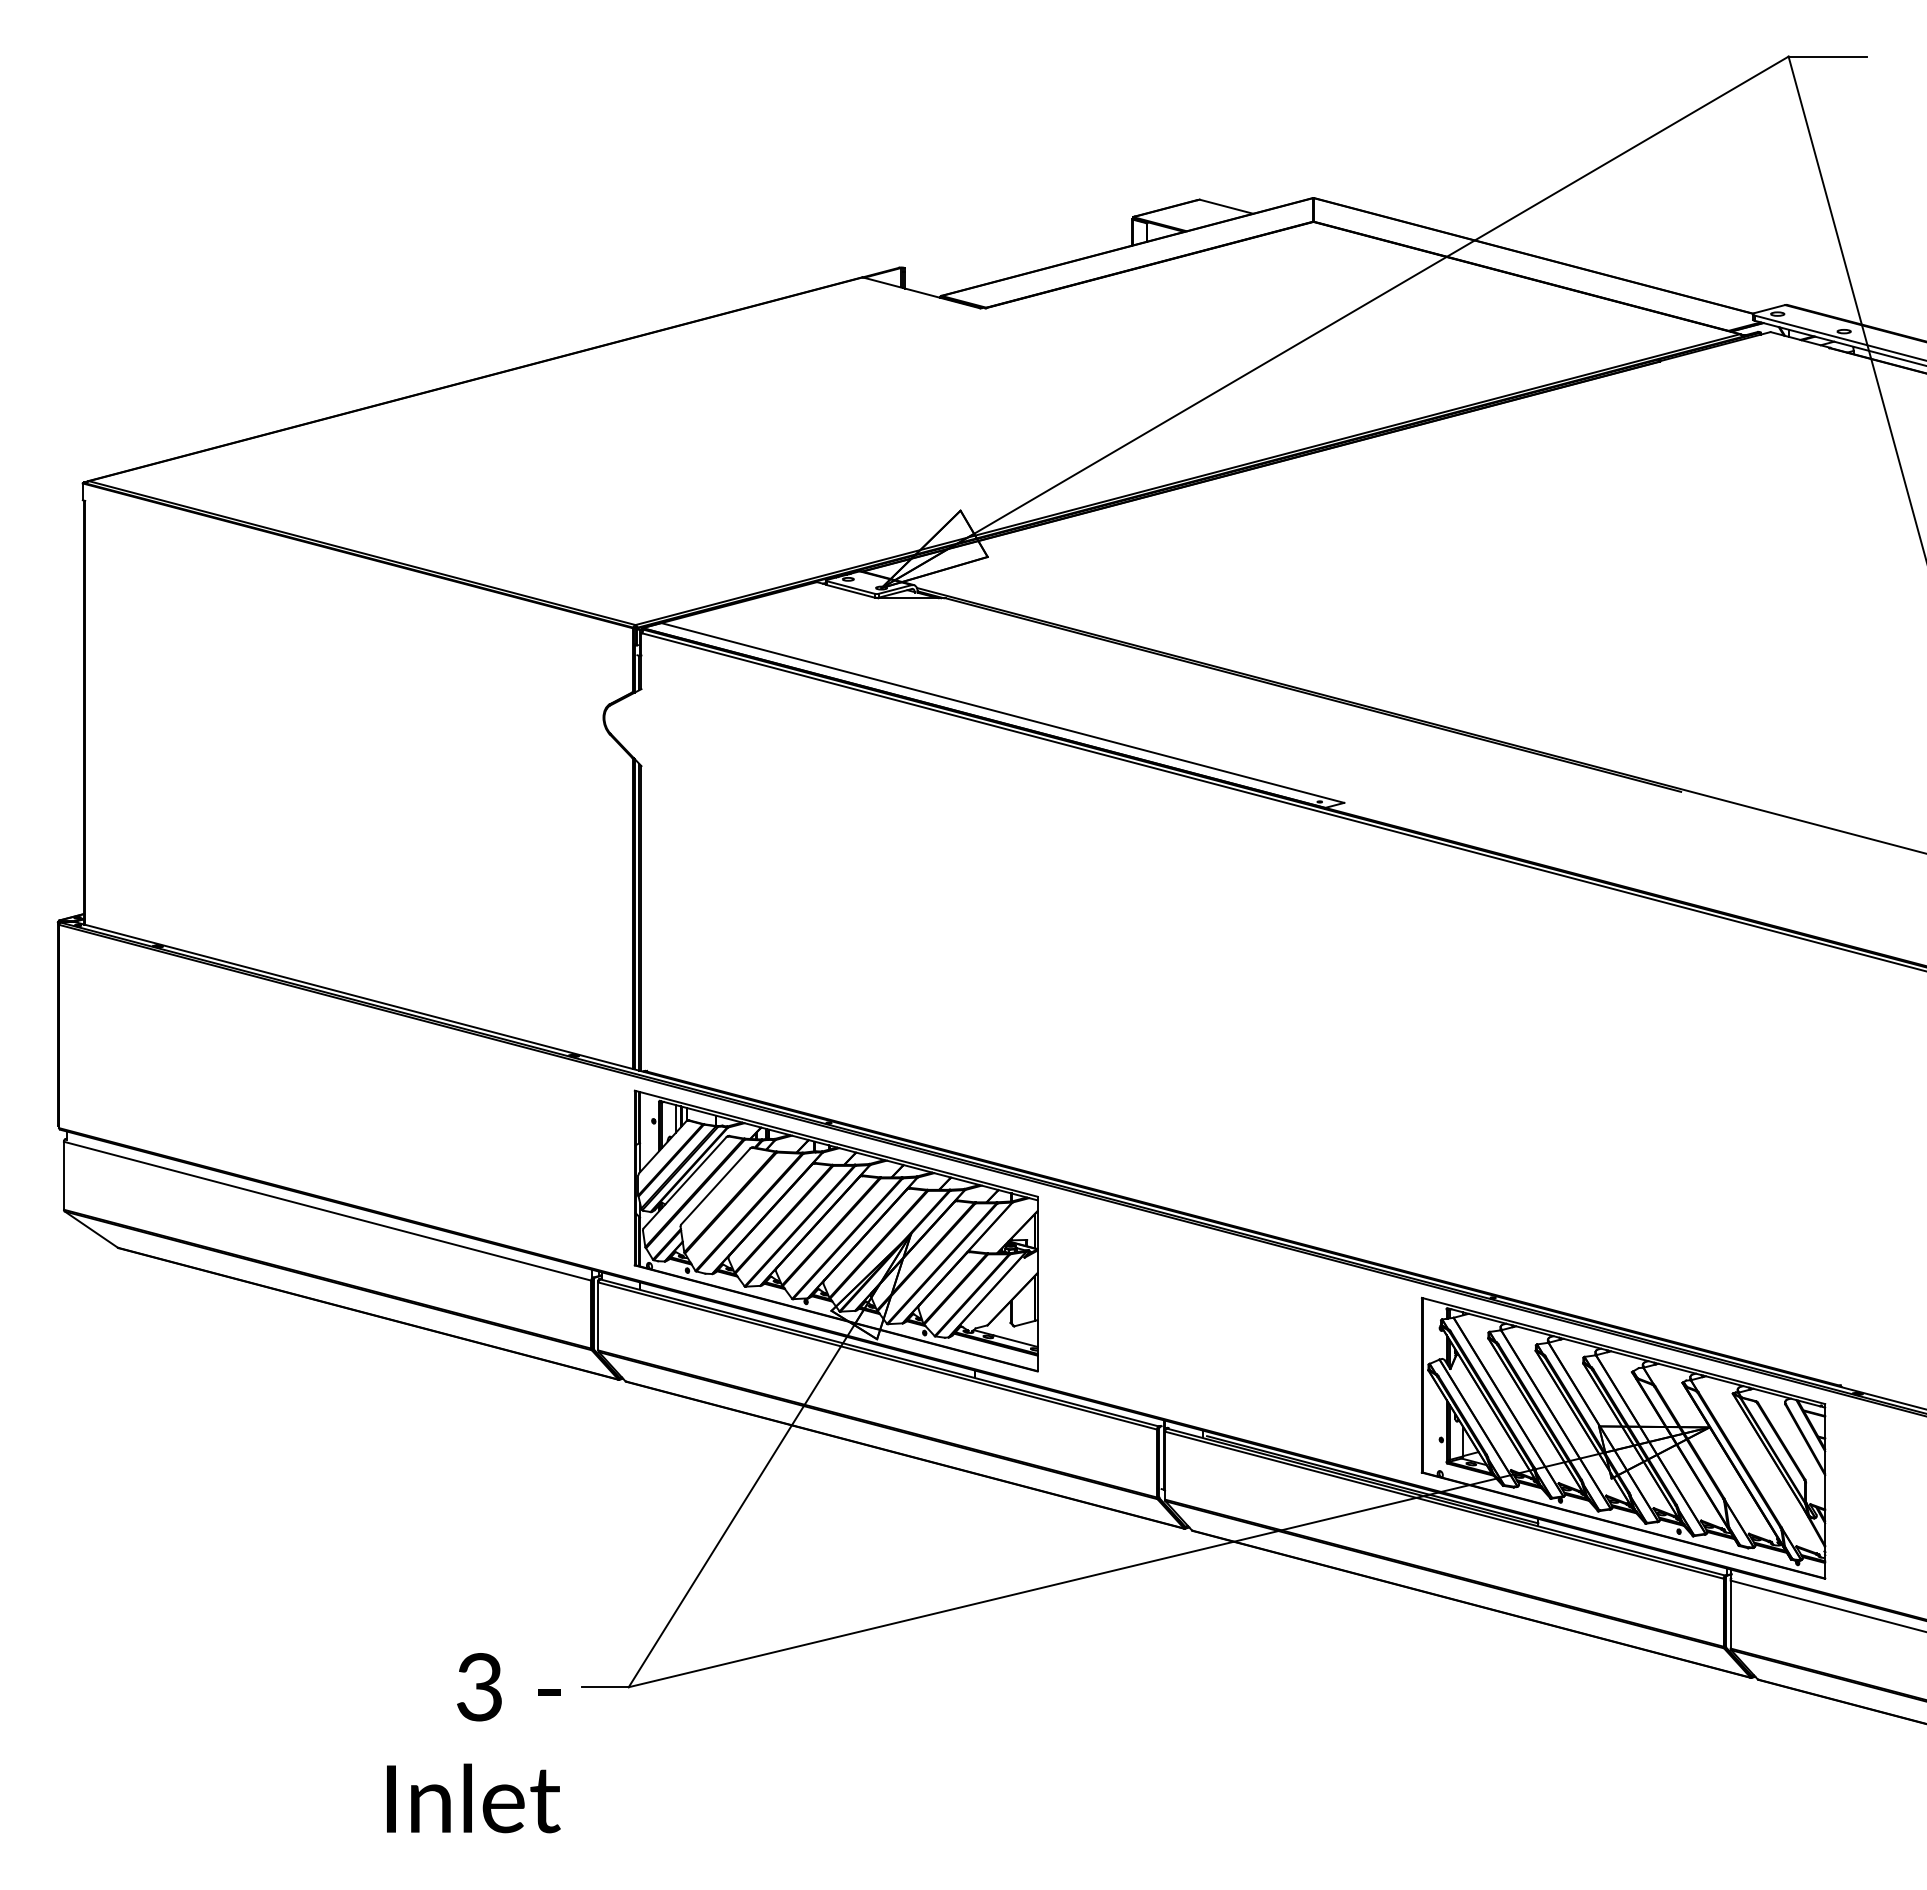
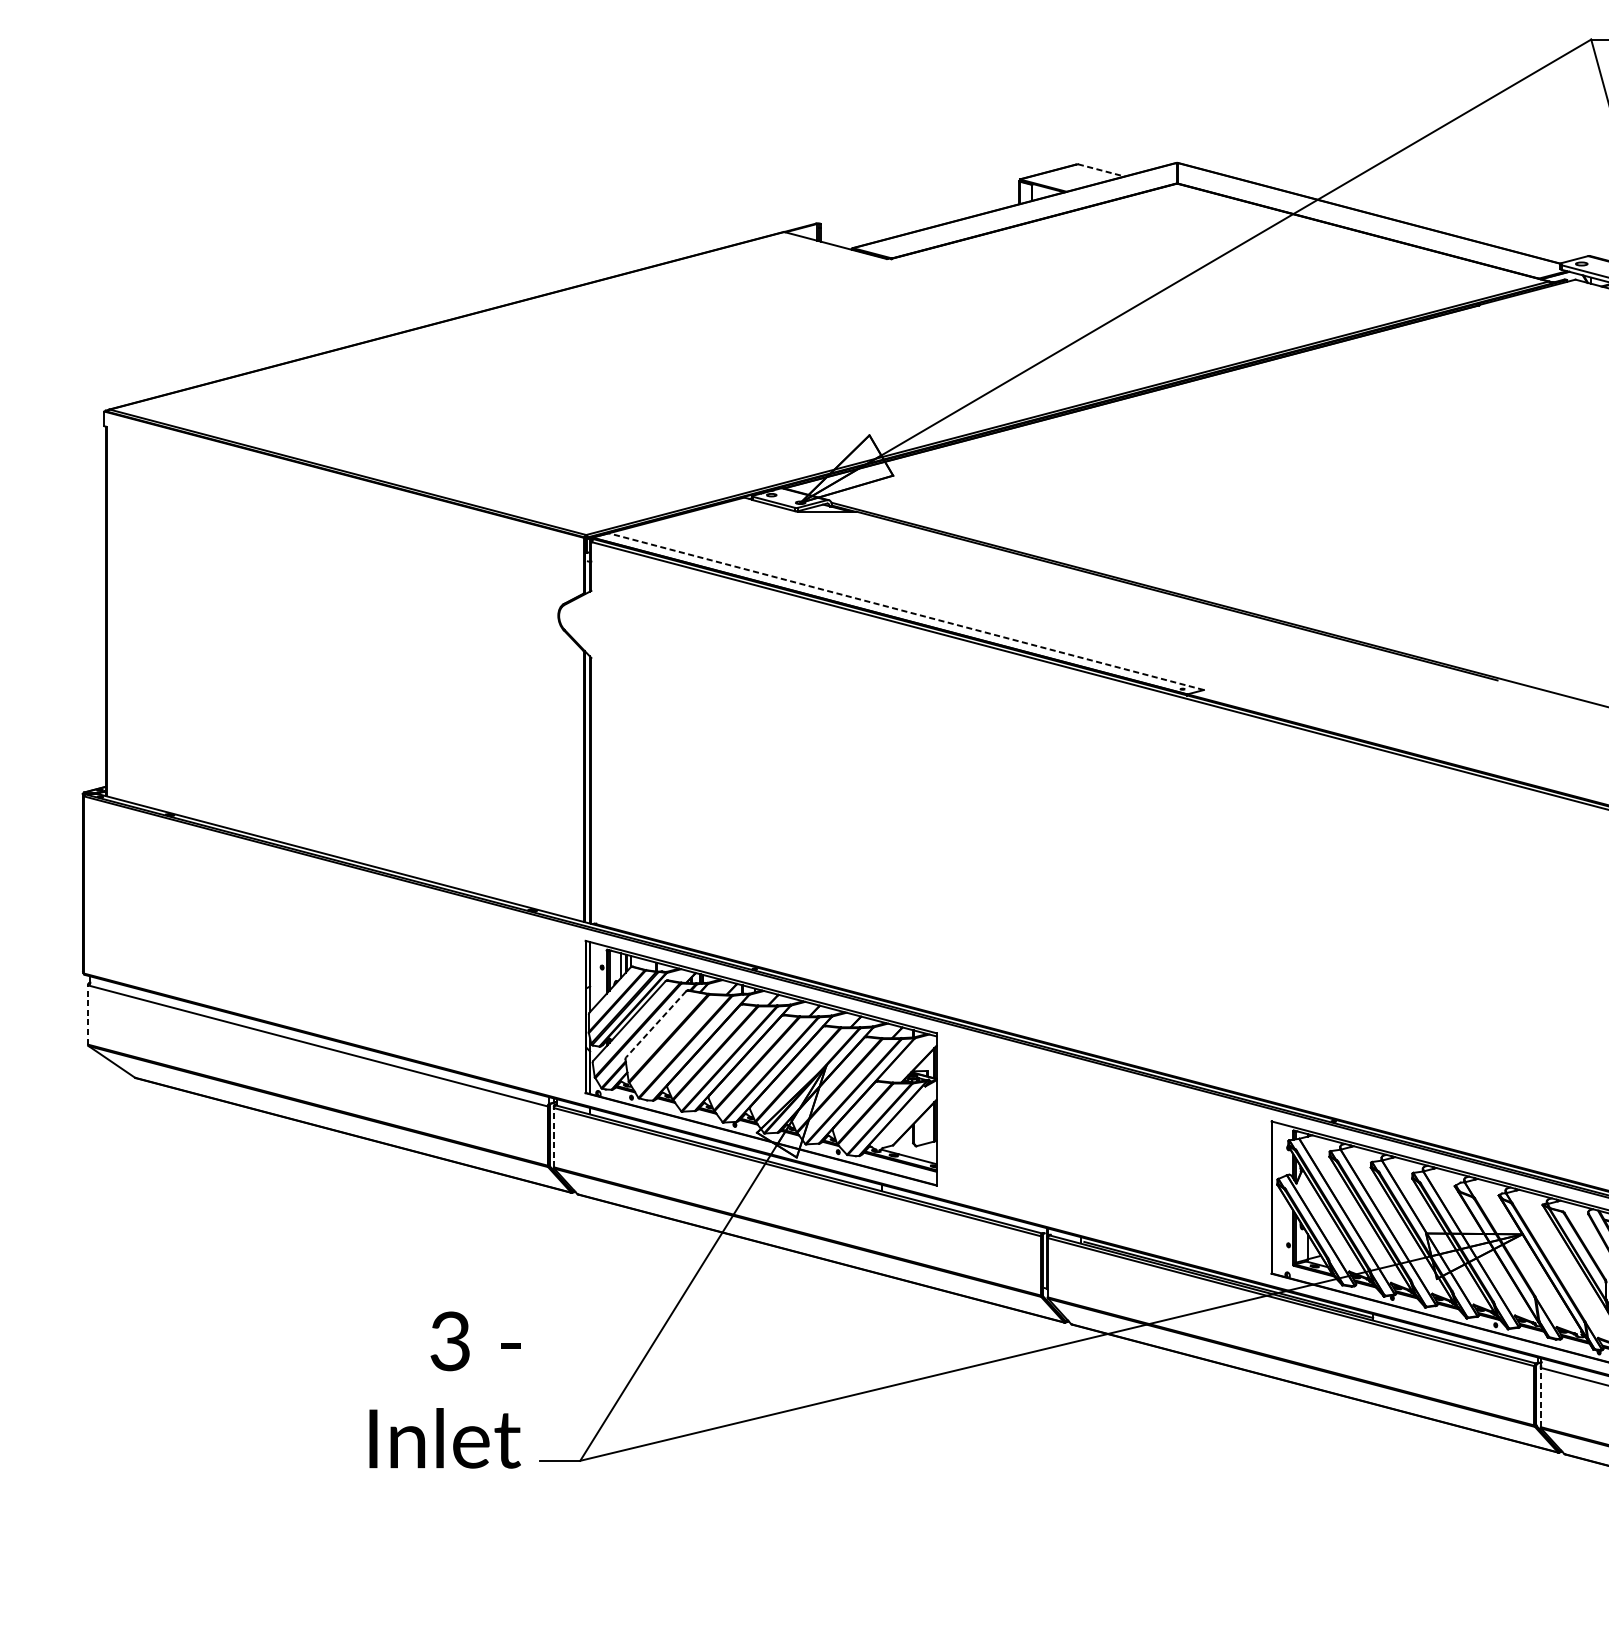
line: (1226, 206) -> (1101, 170), solid -> dashed
line: (1002, 712) -> (906, 611), solid -> dashed
line: (63, 1175) -> (87, 1014), solid -> dashed
line: (715, 1186) -> (655, 1024), solid -> dashed
line: (598, 1316) -> (553, 1137), solid -> dashed
line: (1730, 1614) -> (1540, 1397), solid -> dashed
text: (473, 1743) -> (444, 1390), moved

